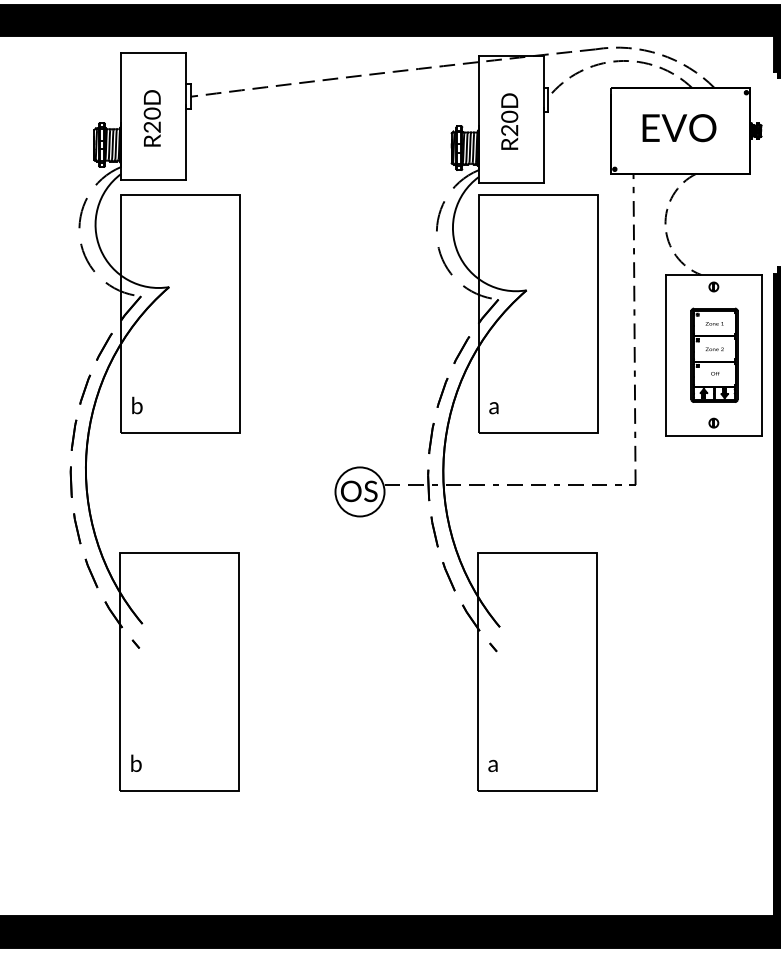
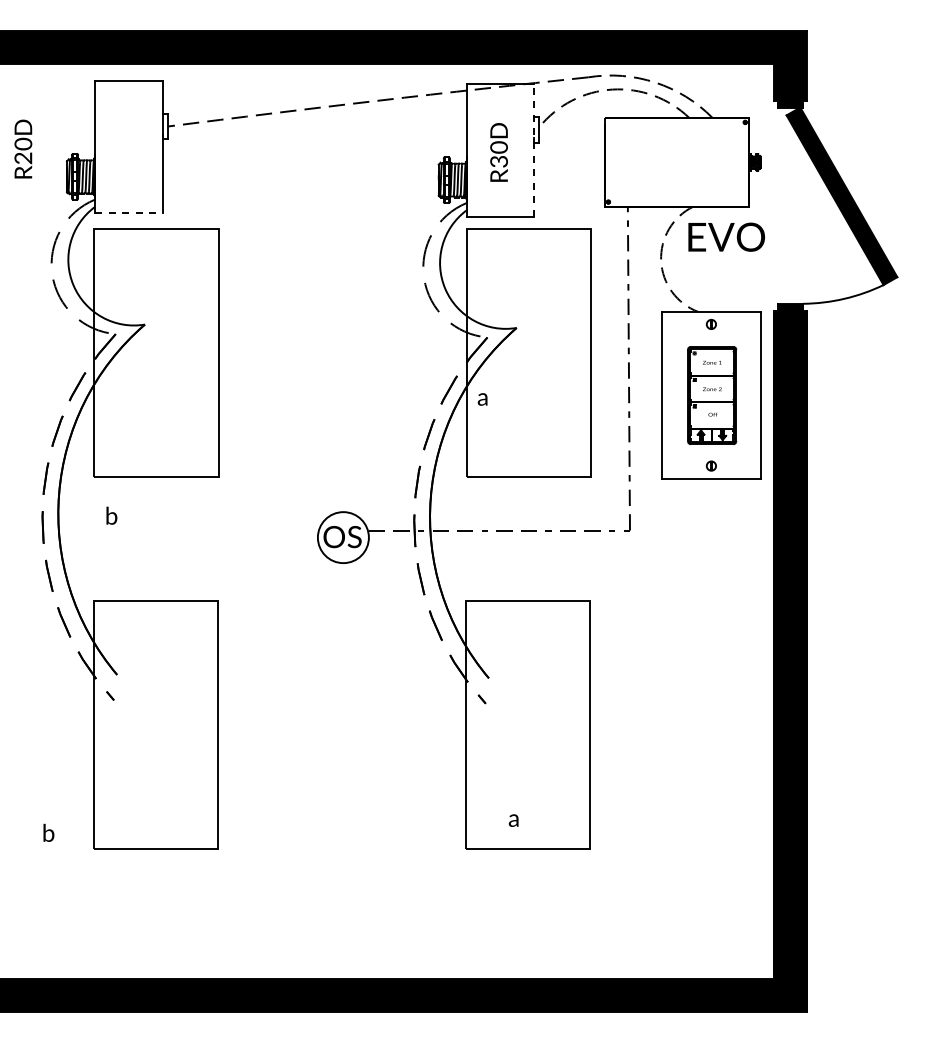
text: (152, 117) -> (23, 148), moved
line: (543, 118) -> (534, 149), solid -> dashed
text: (679, 127) -> (726, 236), moved
text: (512, 130) -> (501, 161), R20D -> R30D
line: (153, 180) -> (128, 213), solid -> dashed
text: (137, 405) -> (111, 515), moved
text: (493, 408) -> (482, 399), moved
text: (136, 762) -> (48, 832), moved
text: (492, 765) -> (513, 820), moved

